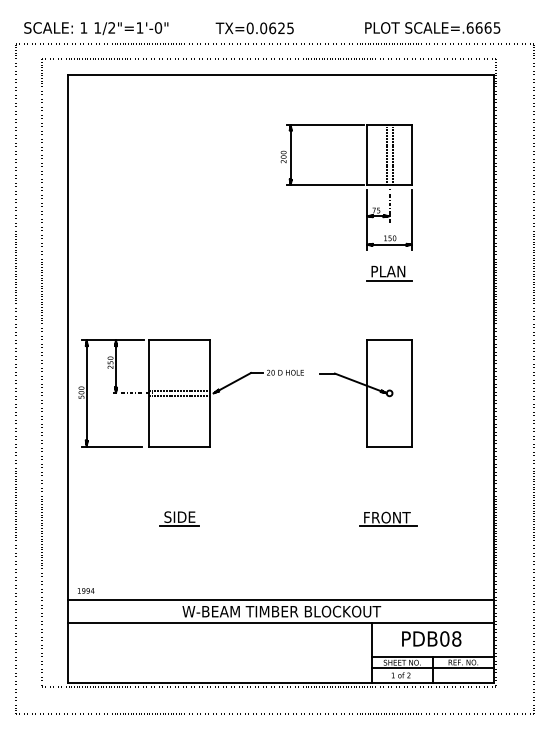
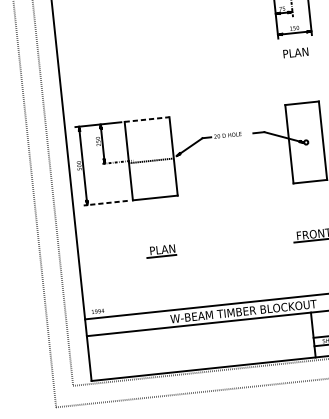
line: (389, 280) -> (297, 59), removed
line: (179, 340) -> (147, 119), solid -> dashed
line: (178, 390) -> (150, 156), removed
line: (111, 446) -> (105, 203), solid -> dashed
text: (181, 517) -> (162, 249), SIDE -> PLAN

